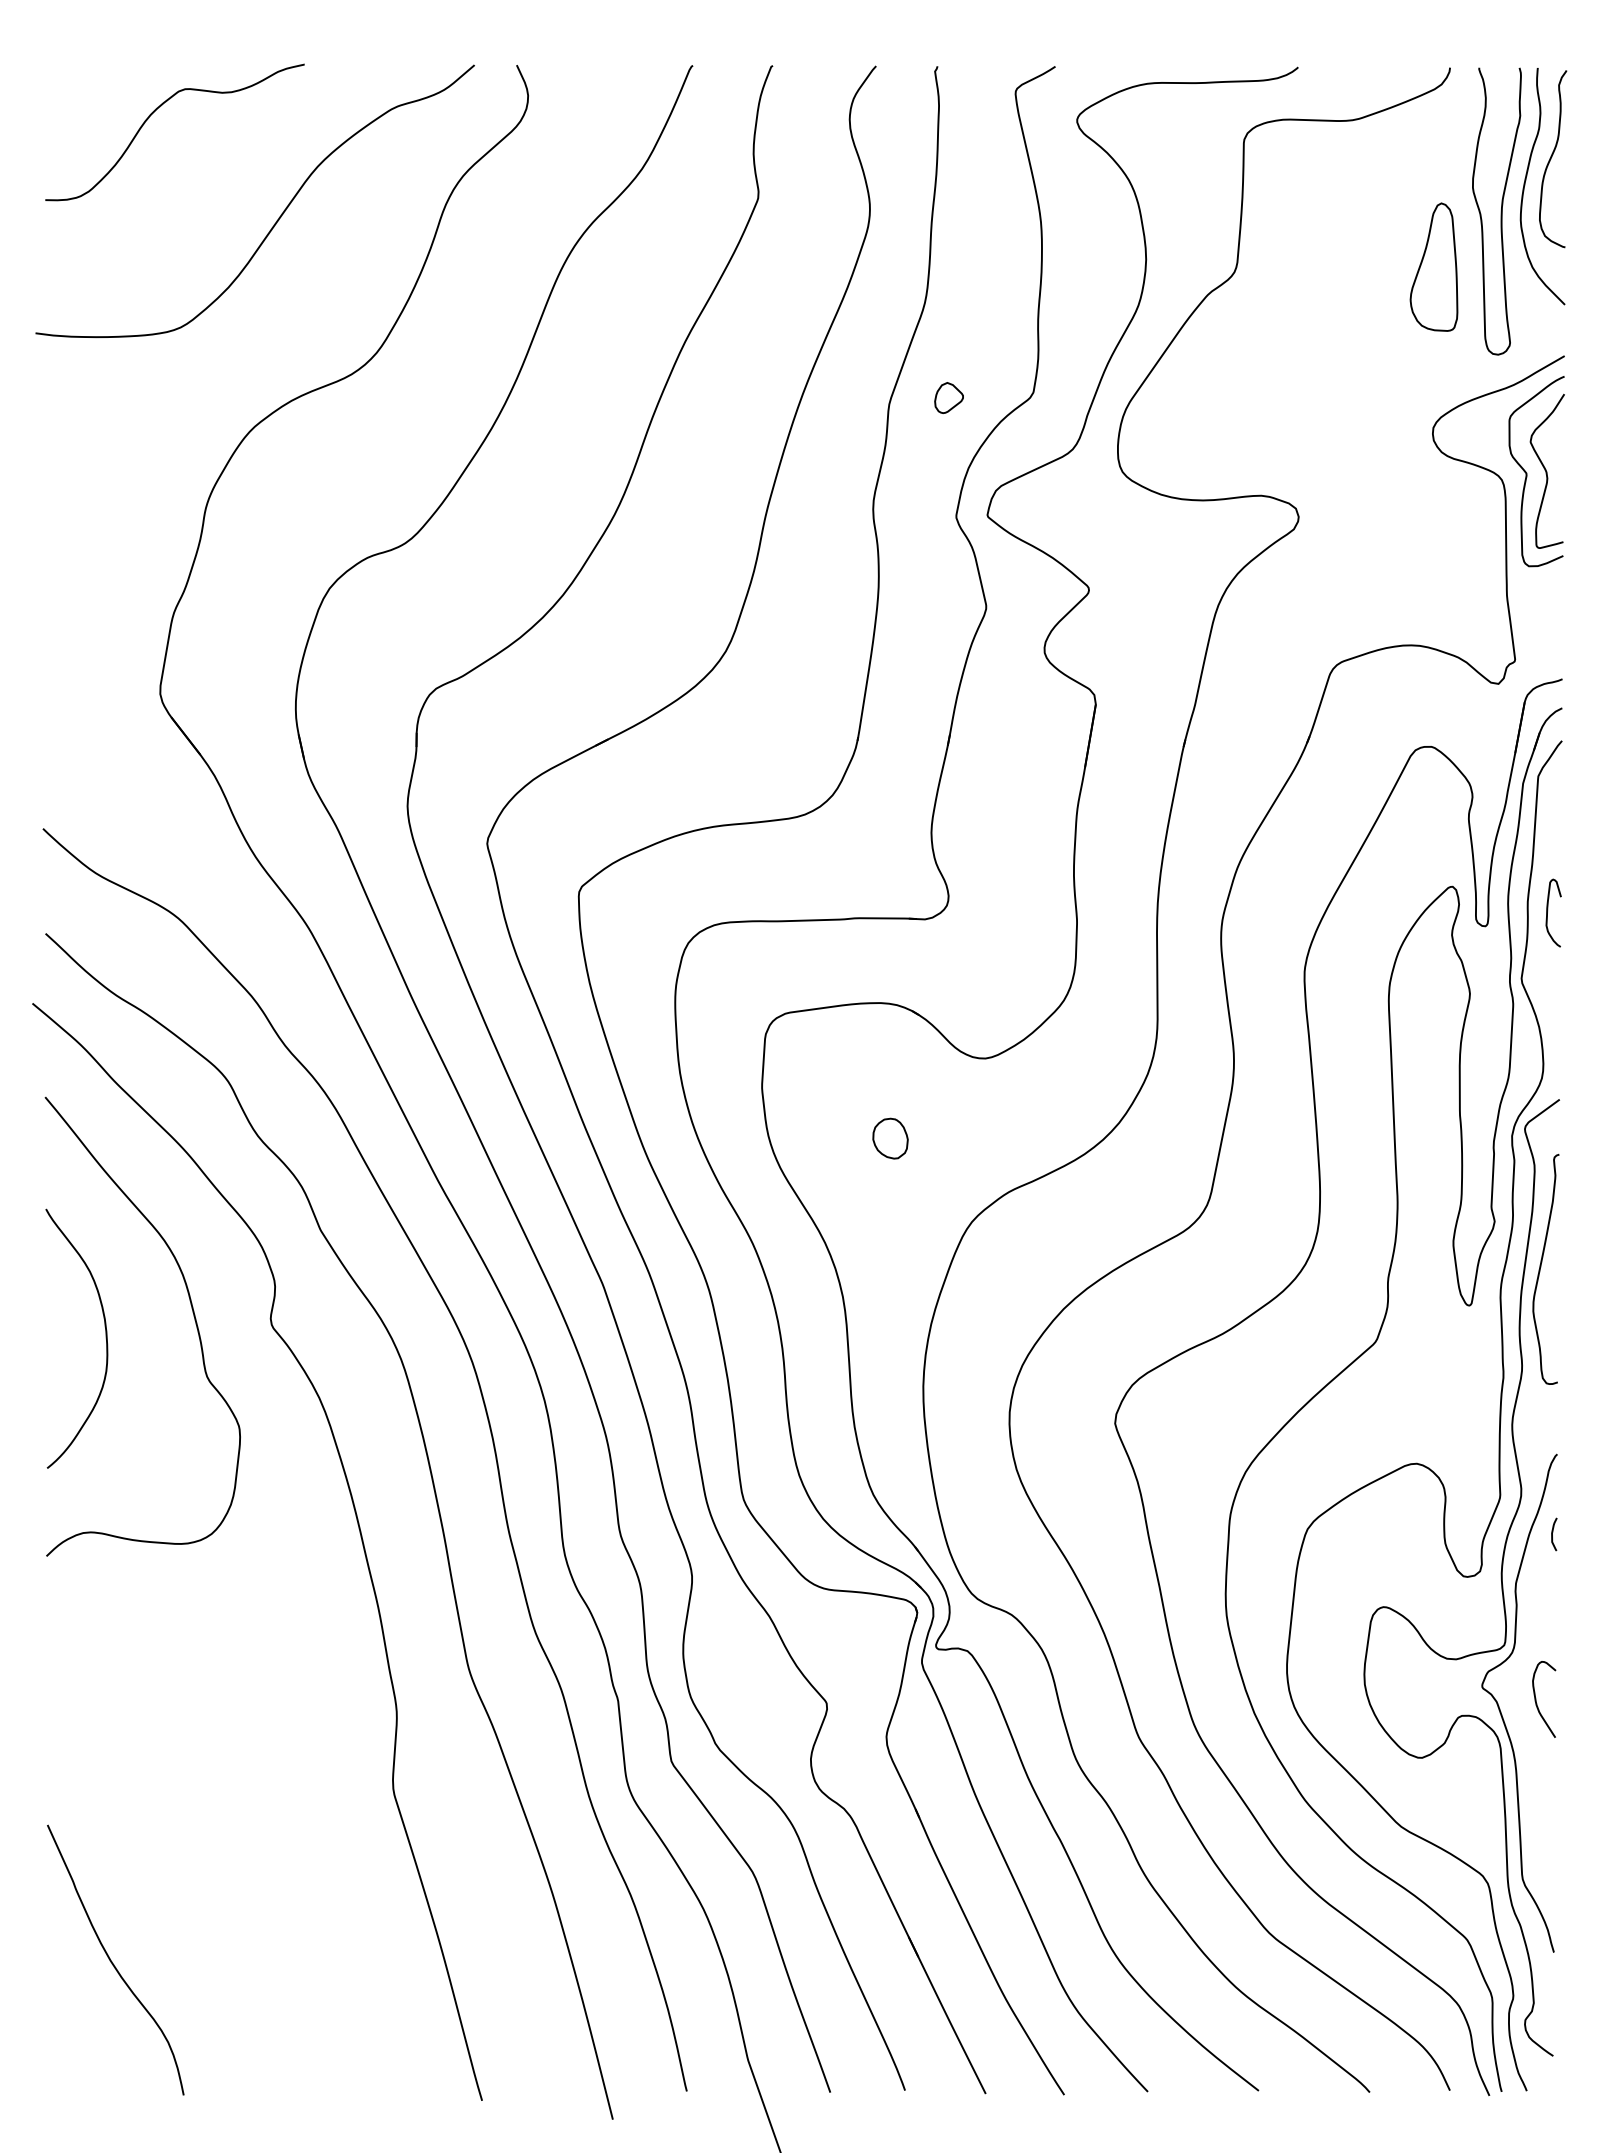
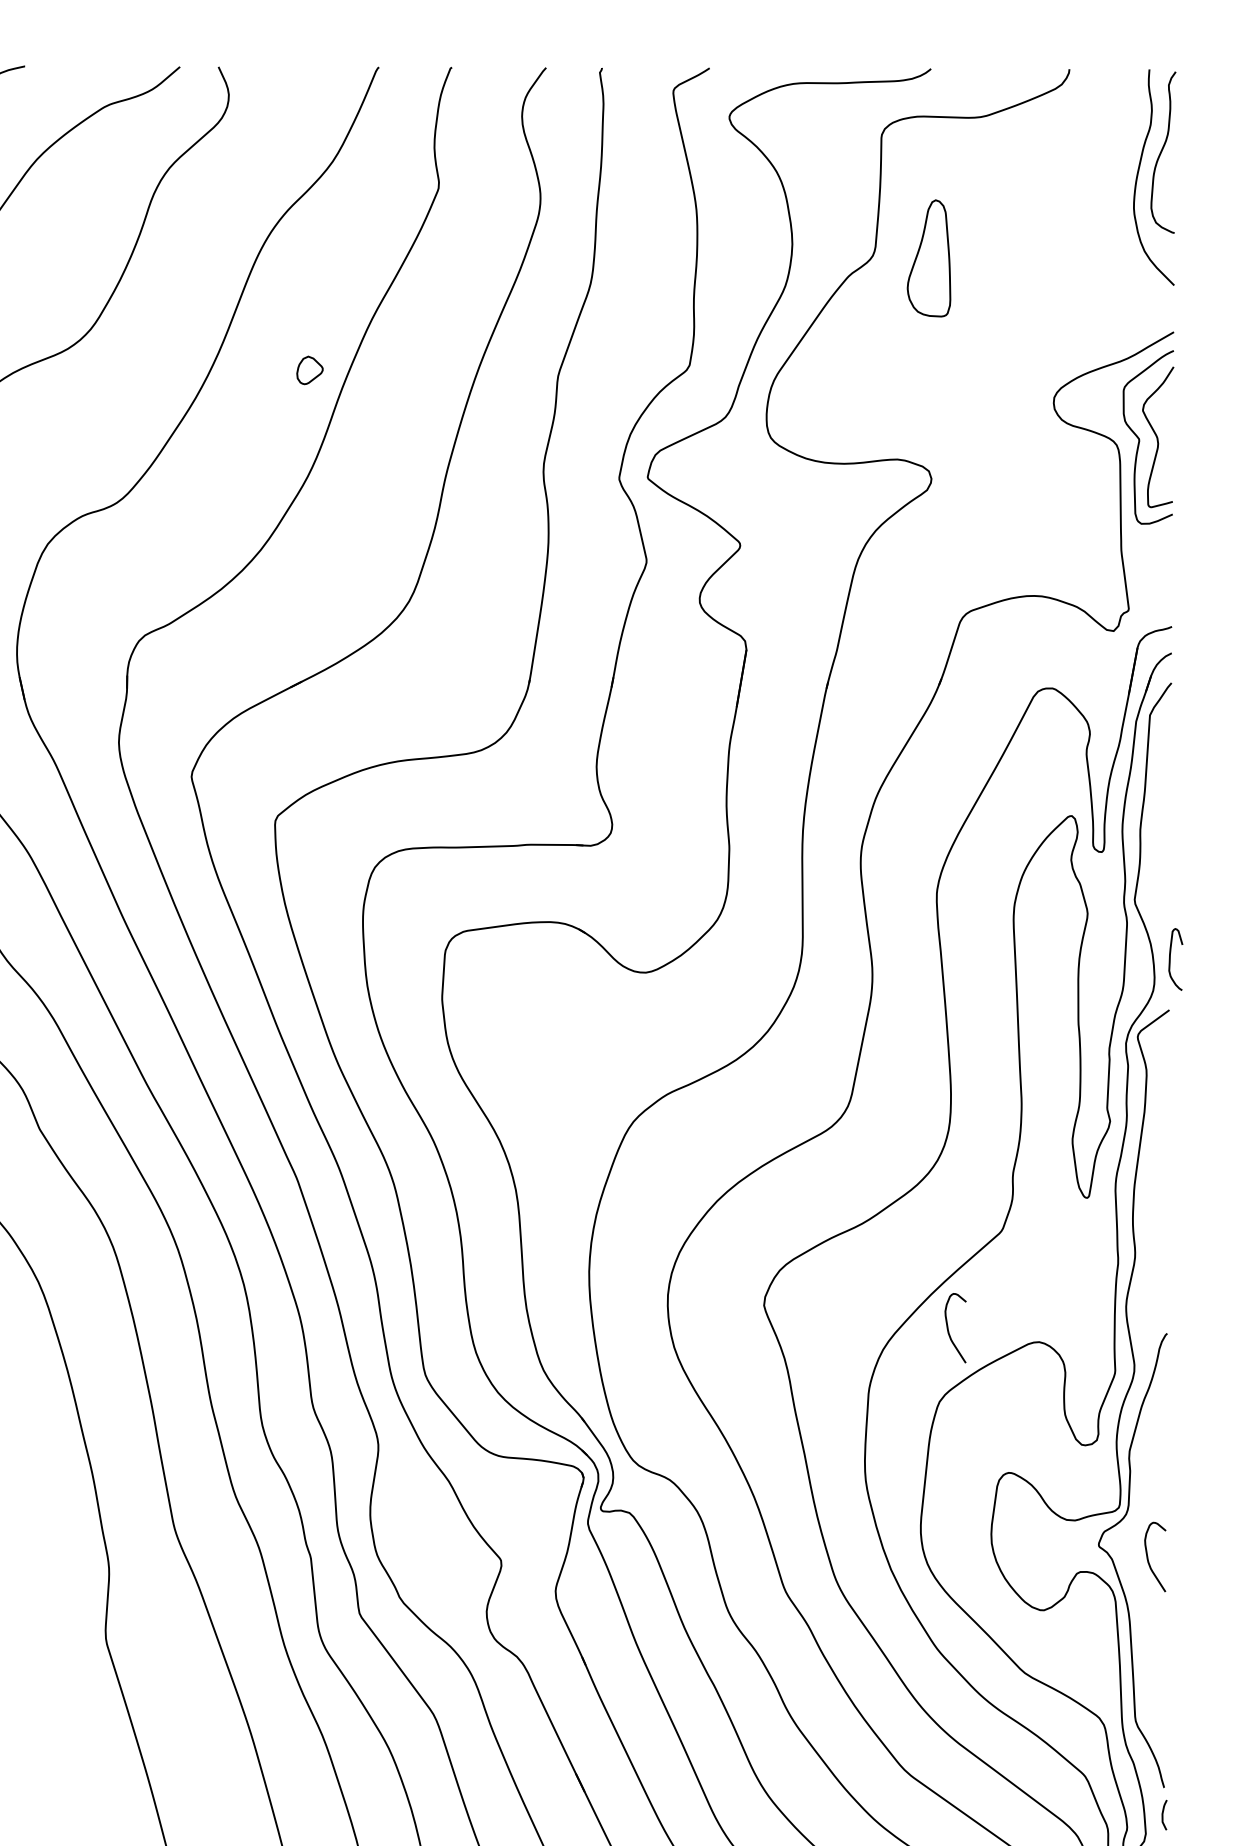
curve: (1500, 211) -> (1115, 200), removed
part: (1433, 266) -> (928, 257), moved
part: (948, 397) -> (309, 369), moved
curve: (1548, 910) -> (1171, 957), moved
part: (890, 1138) -> (559, 1045), removed
curve: (1541, 1267) -> (1152, 1163), removed
curve: (1317, 1448) -> (948, 1328), added
curve: (1552, 1534) -> (1162, 1815), moved

